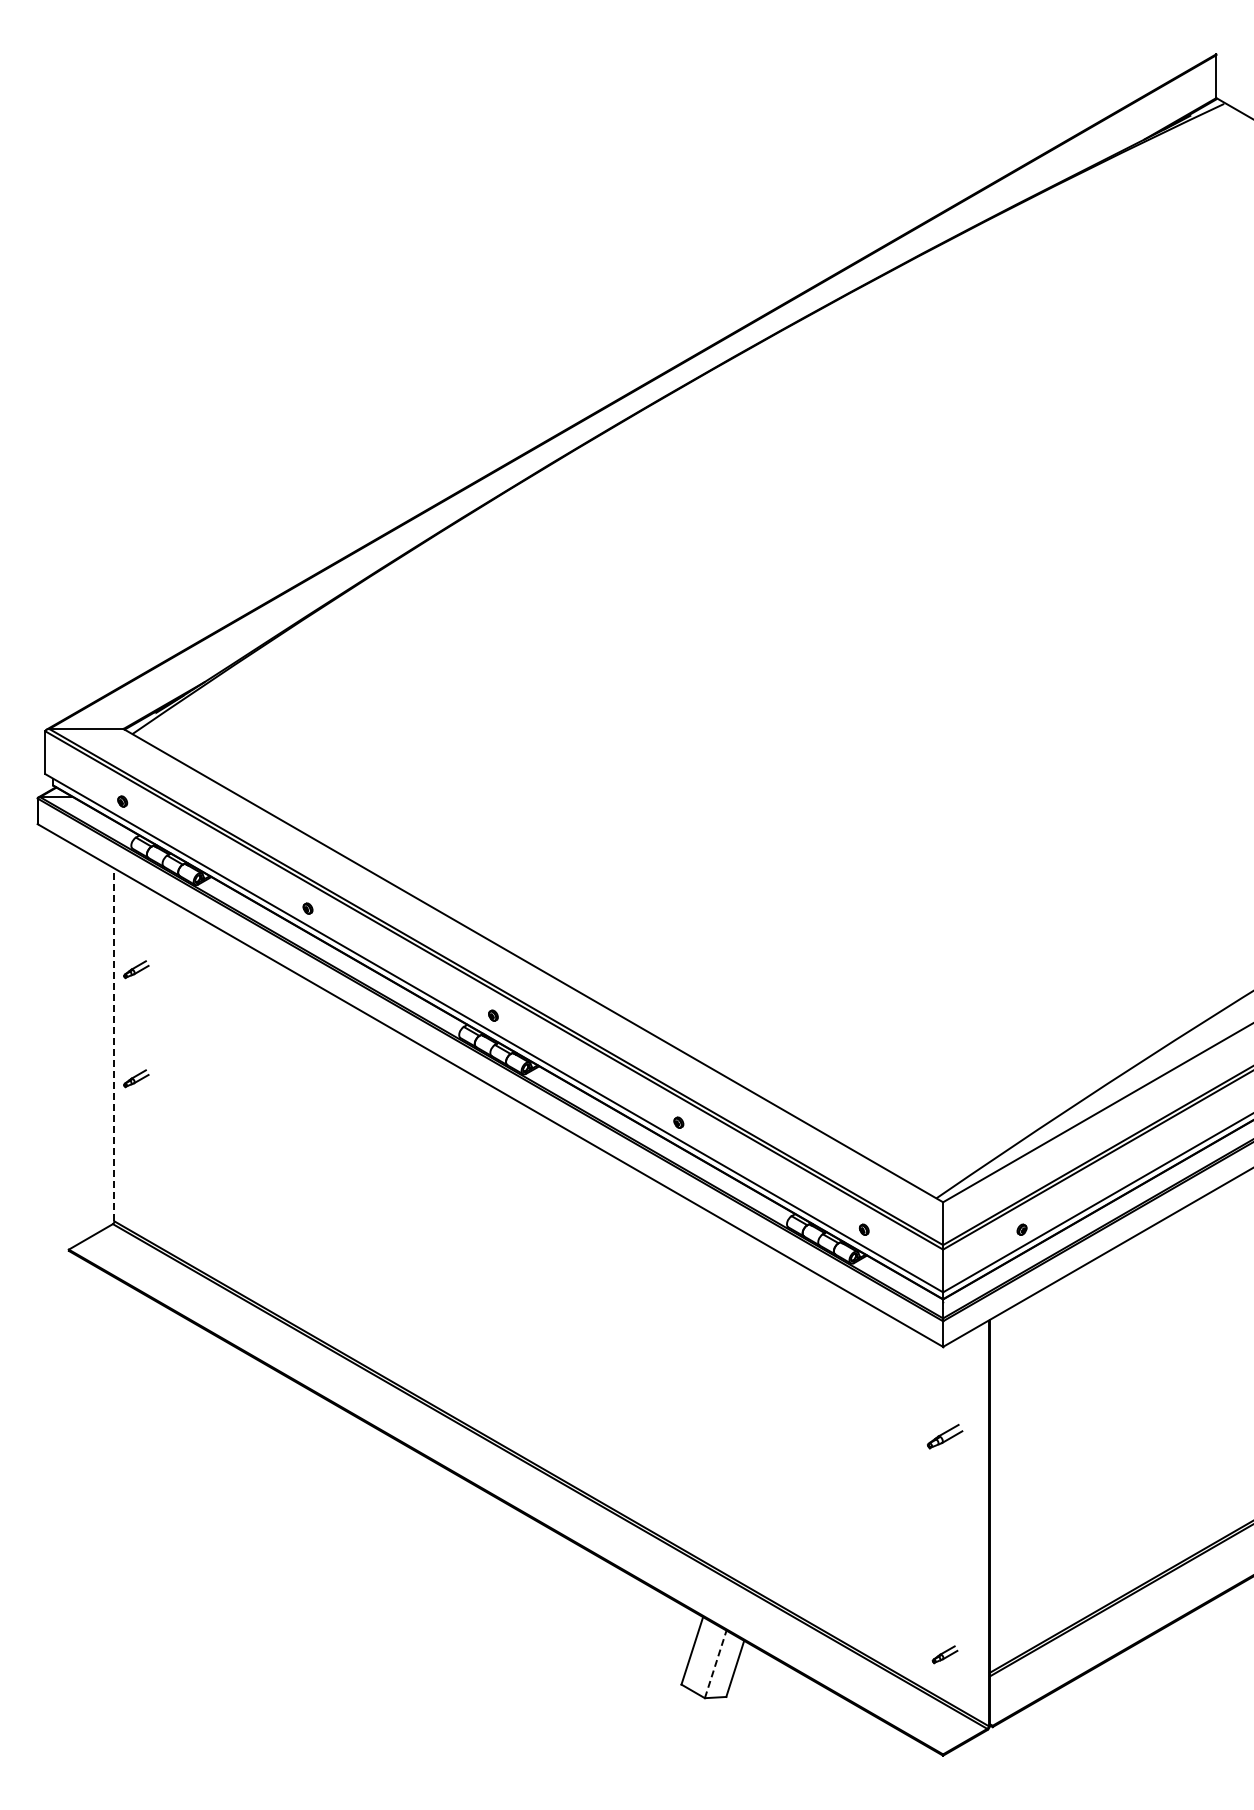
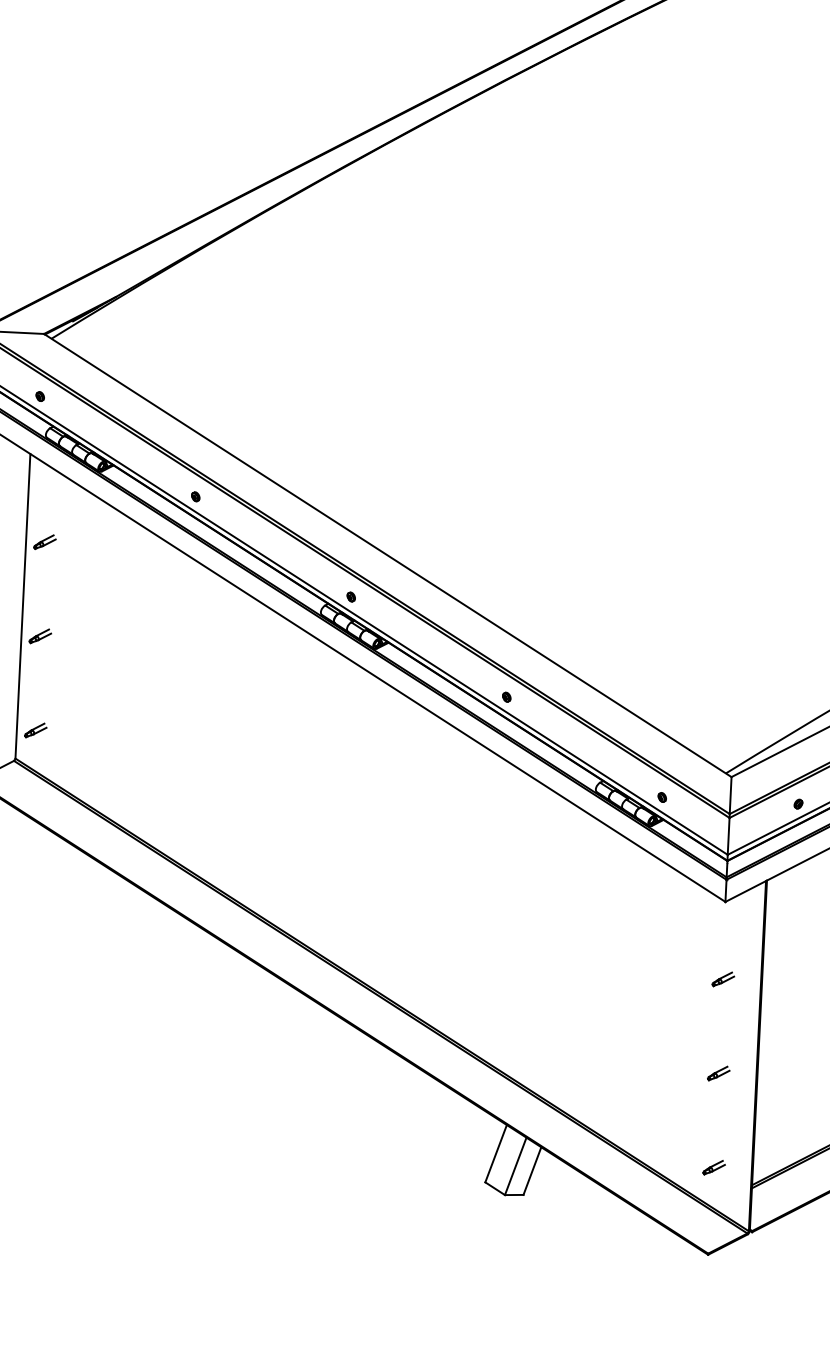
line: (114, 1044) -> (22, 605), dashed -> solid
part: (136, 1187) -> (35, 730), added
part: (944, 1436) -> (722, 979), size x0.71
part: (944, 1545) -> (718, 1073), added
line: (715, 1663) -> (515, 1165), dashed -> solid

